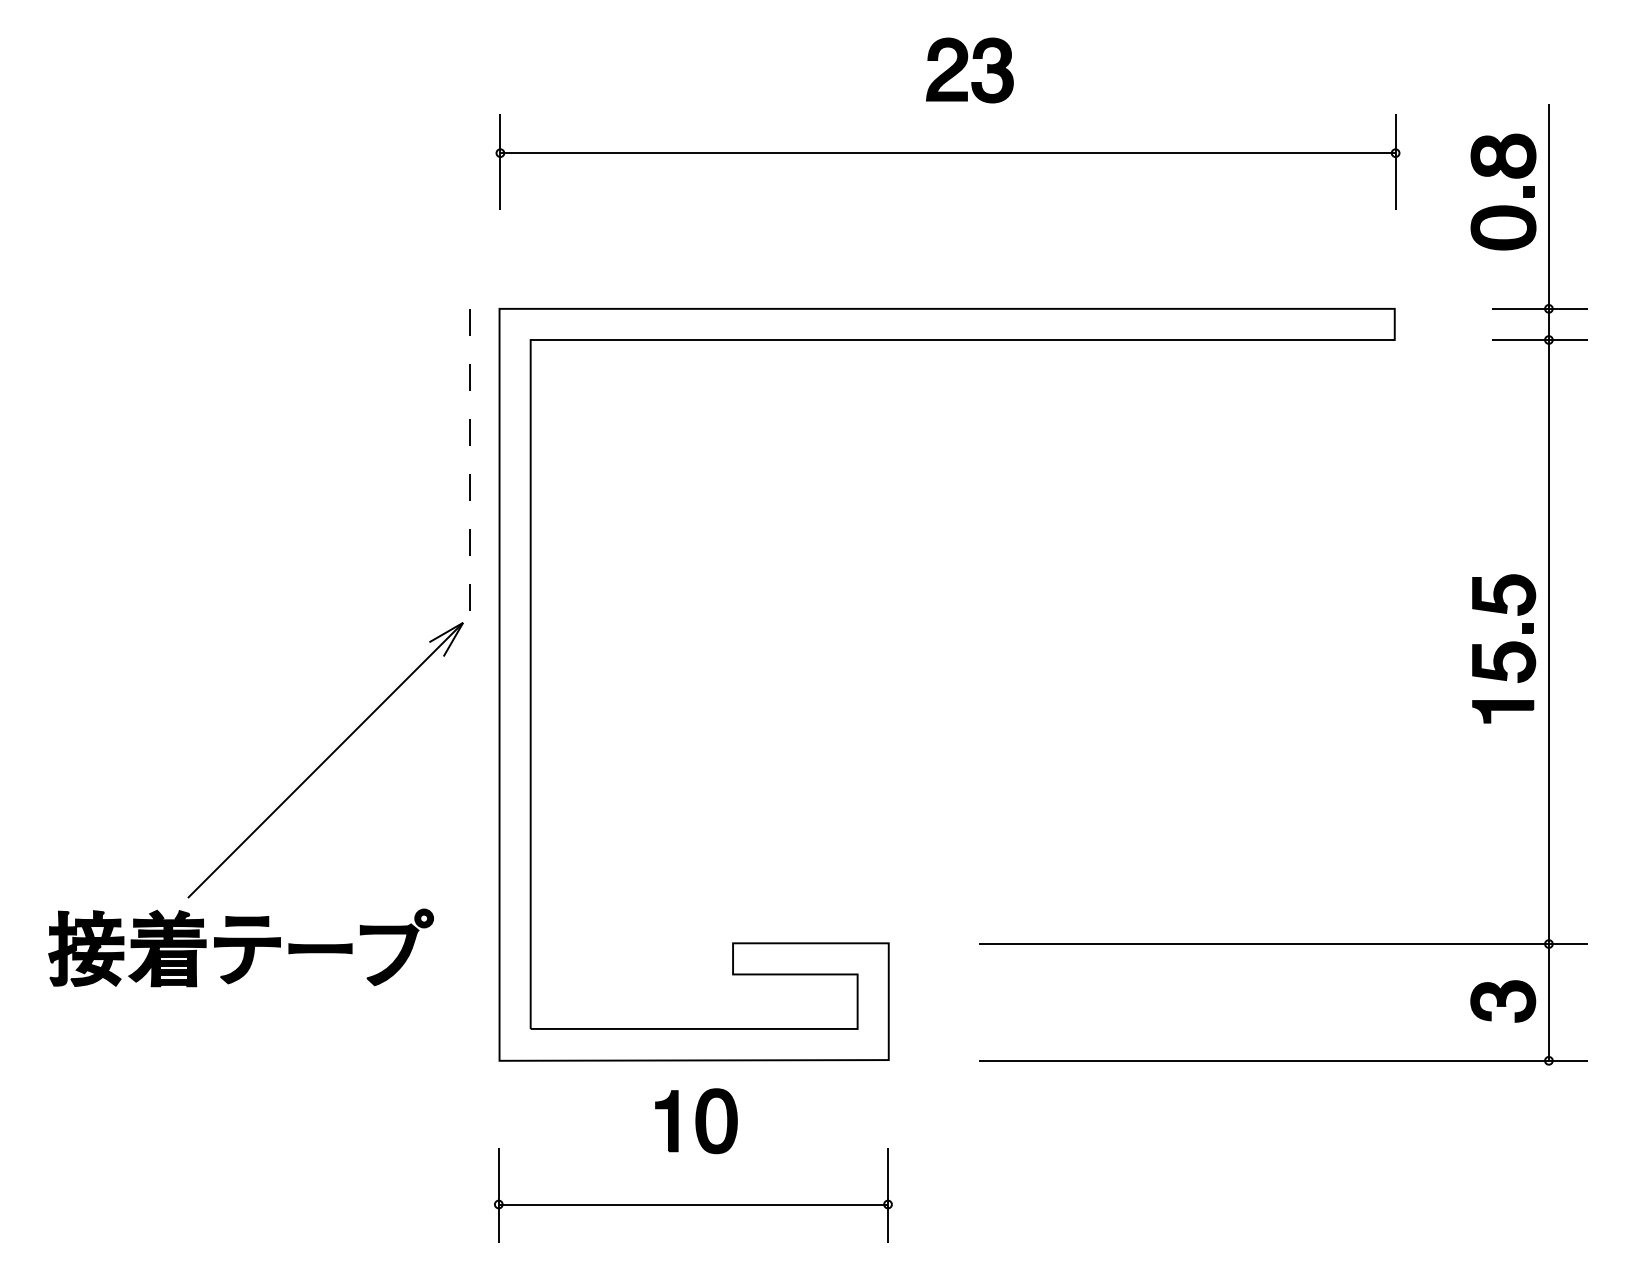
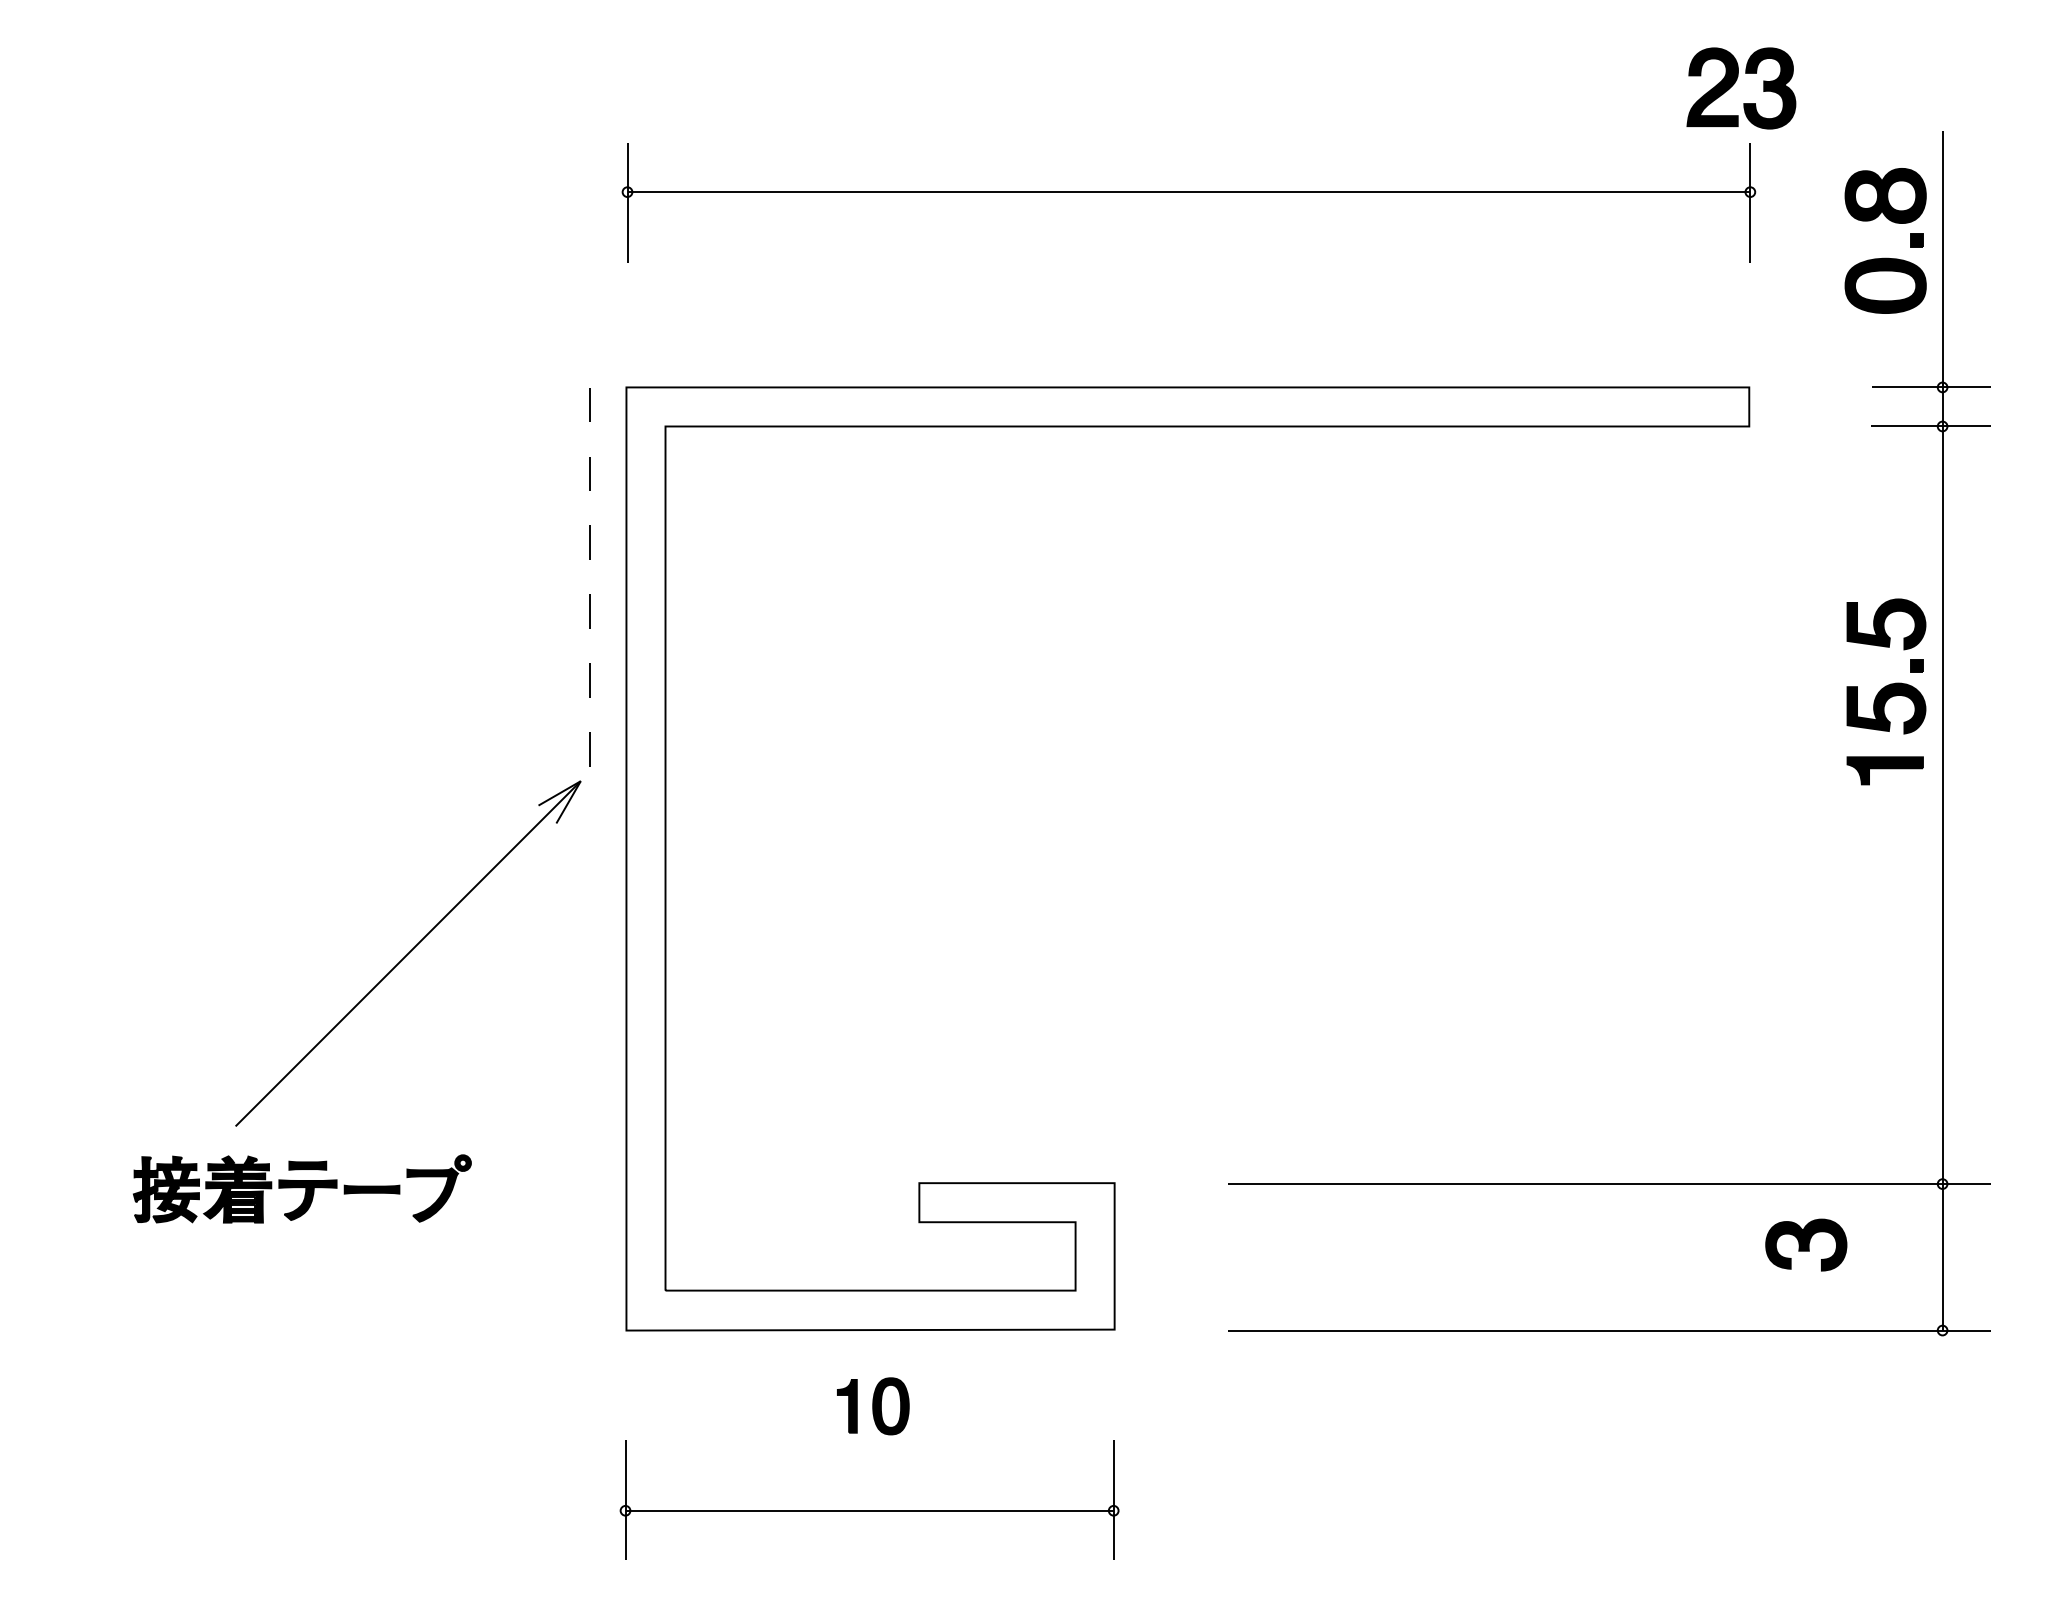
part: (965, 66) -> (1735, 83), moved
part: (1504, 648) -> (1886, 691), moved
part: (241, 947) -> (302, 1188), size x0.7
part: (1503, 1000) -> (1806, 1244), moved
part: (695, 1121) -> (872, 1406), size x0.7

